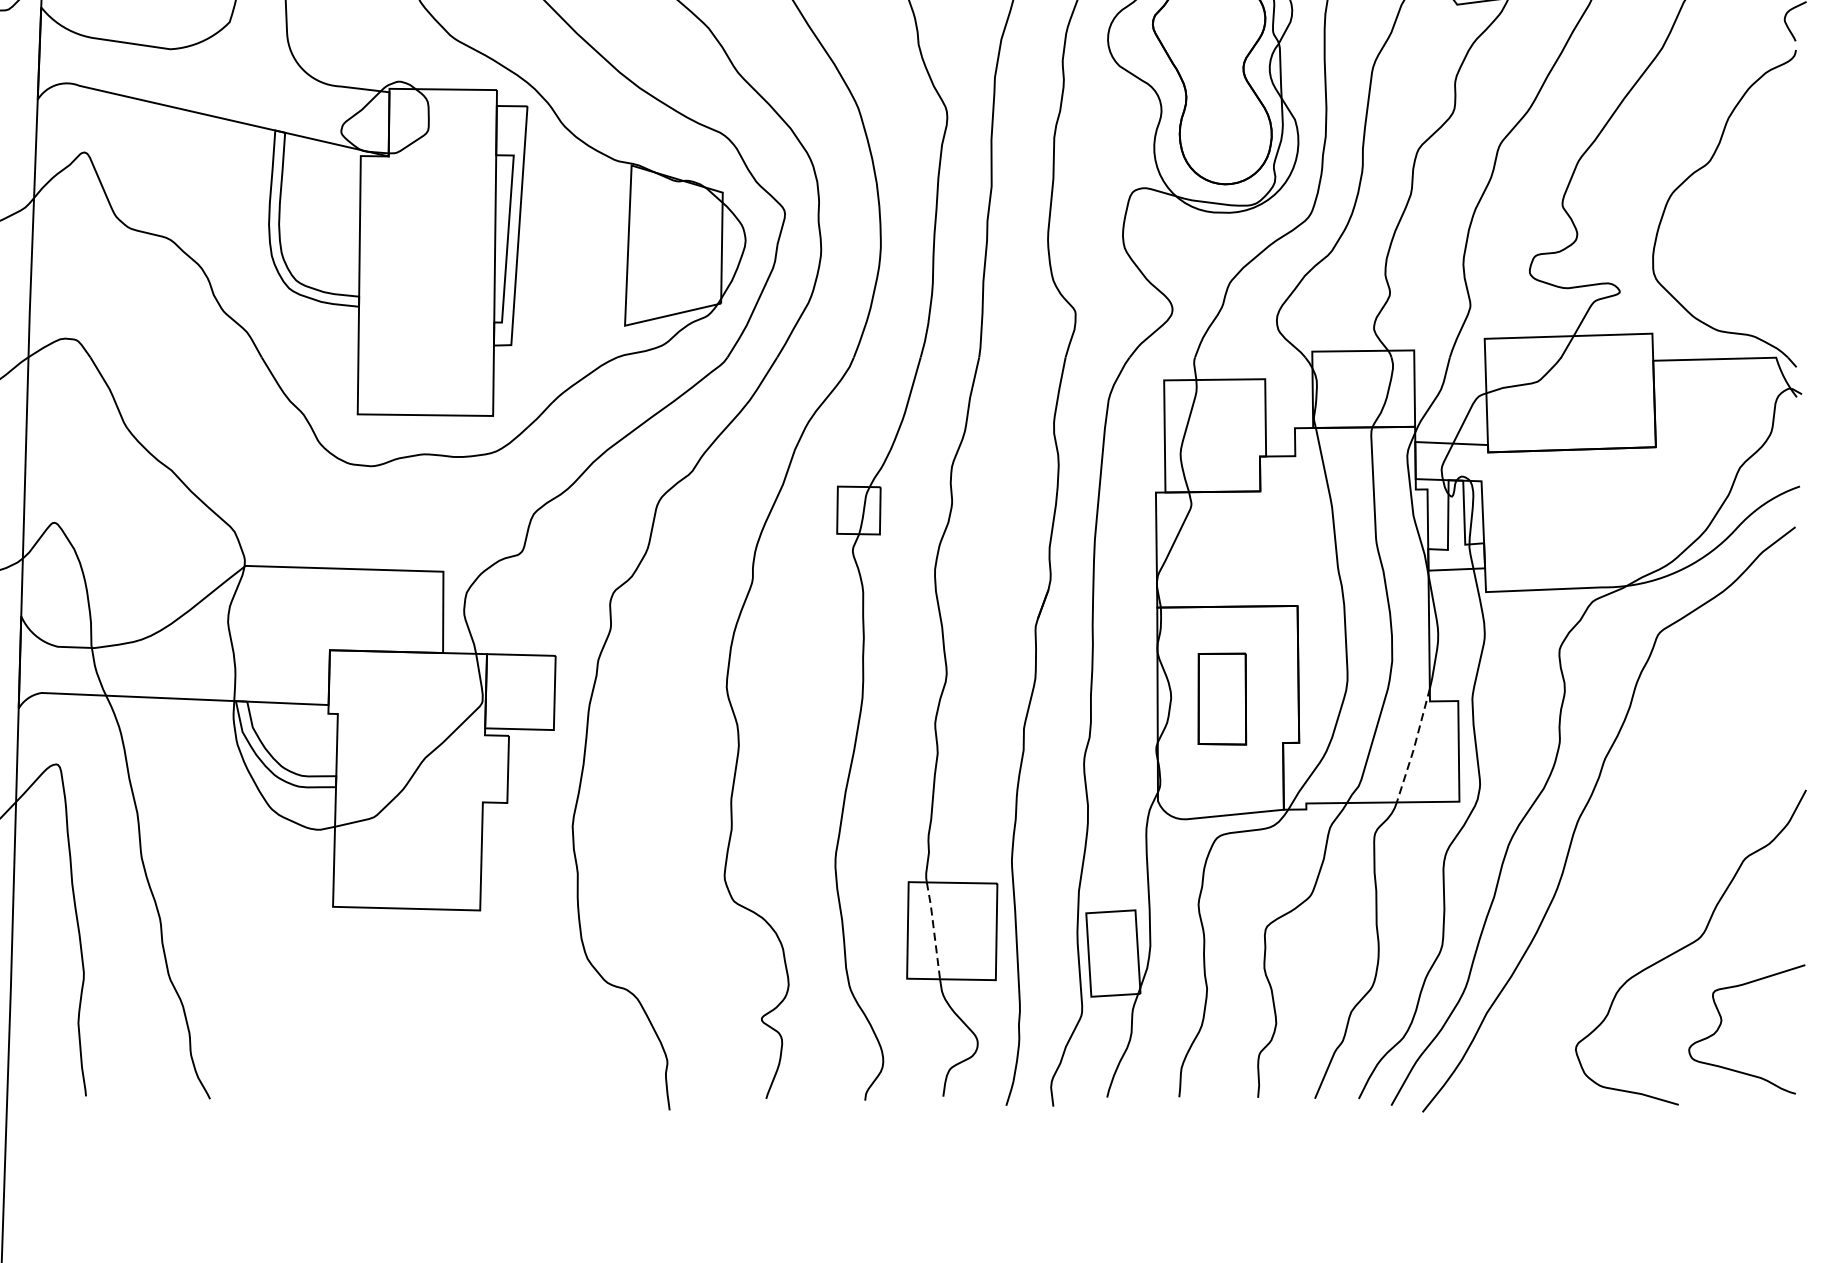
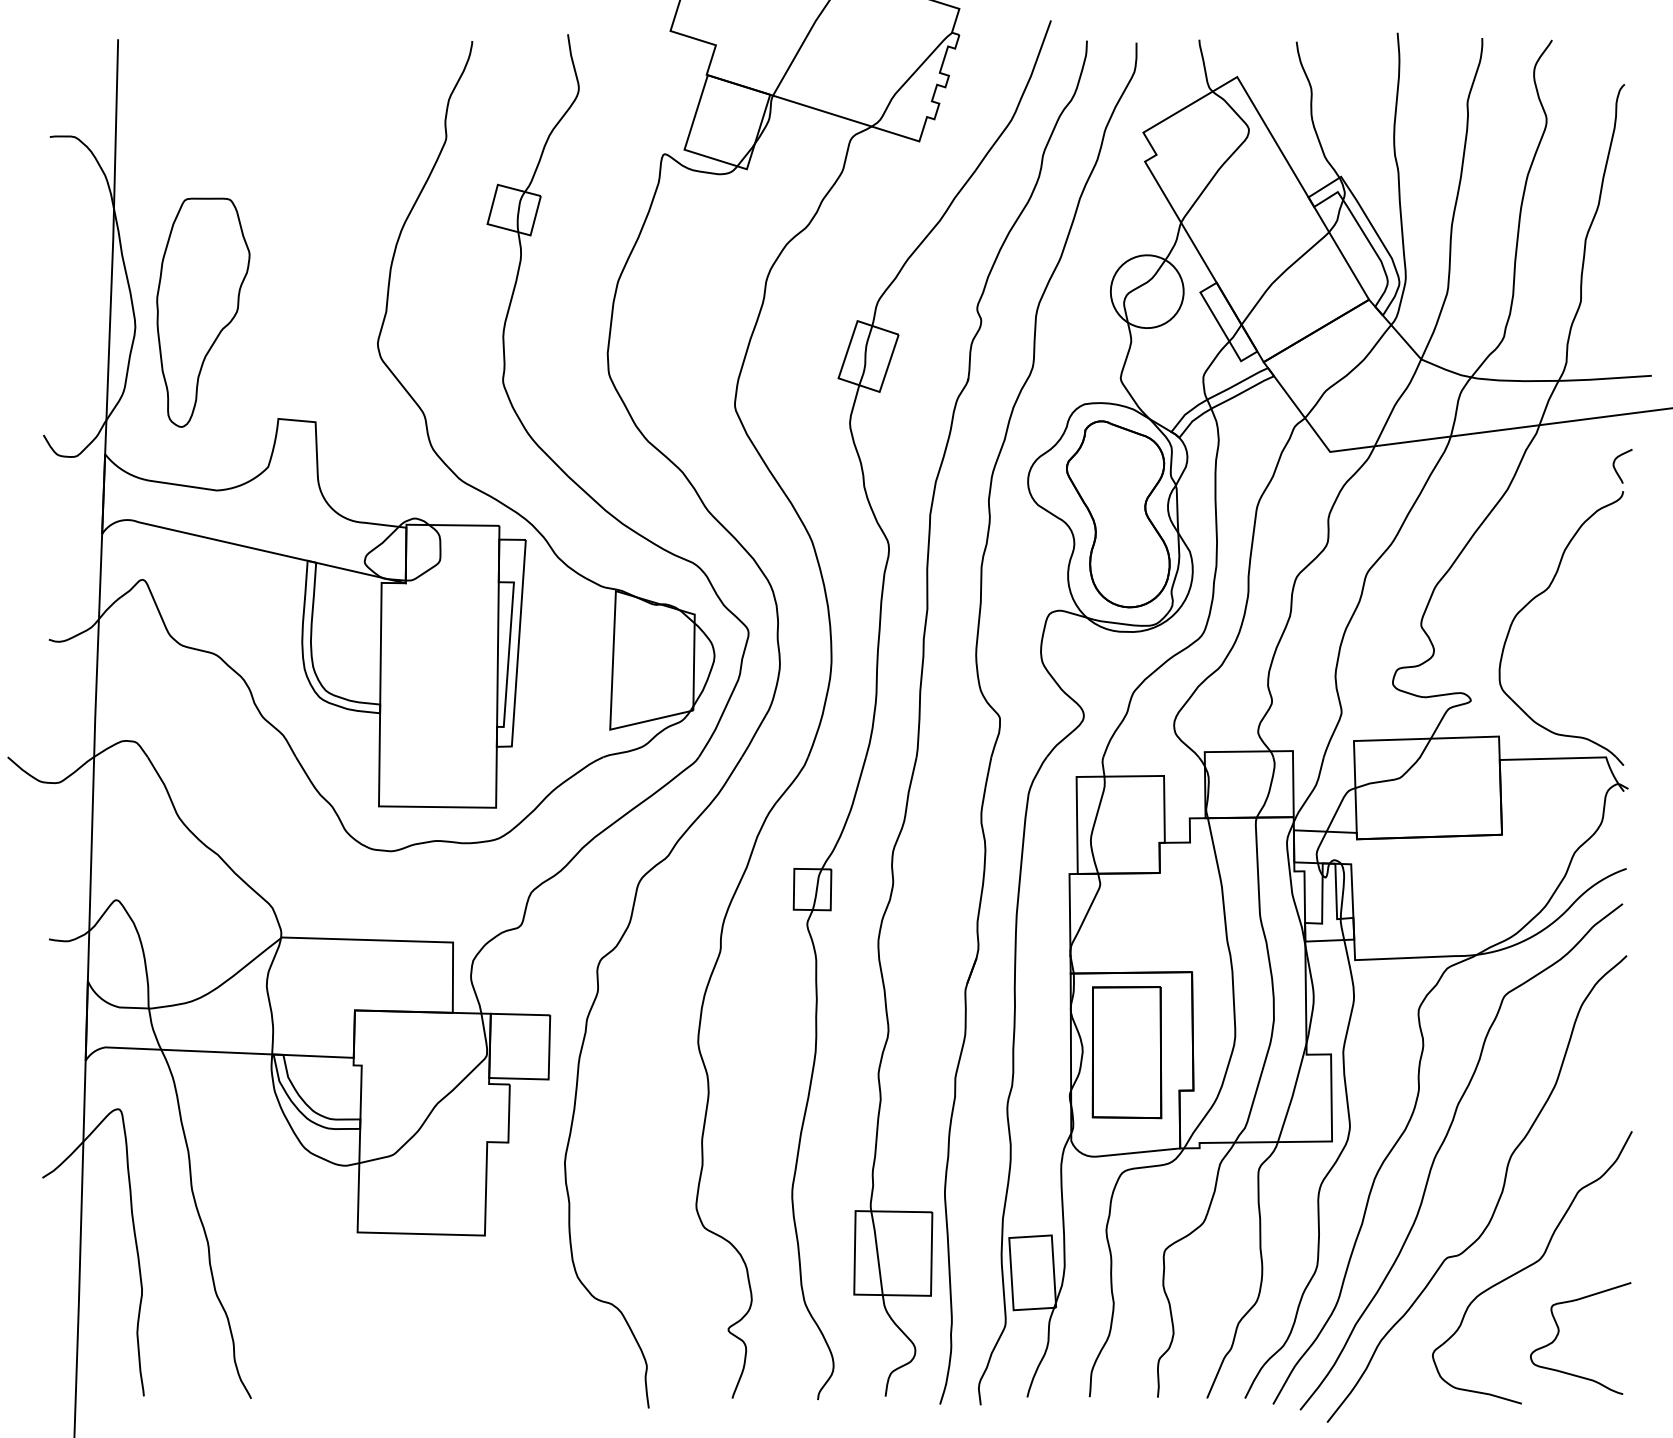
part: (1221, 698) -> (1126, 1052), size x1.67
line: (1414, 747) -> (1293, 1094), dashed -> solid
curve: (1651, 867) -> (1498, 1198), added
line: (933, 930) -> (877, 1252), dashed -> solid

